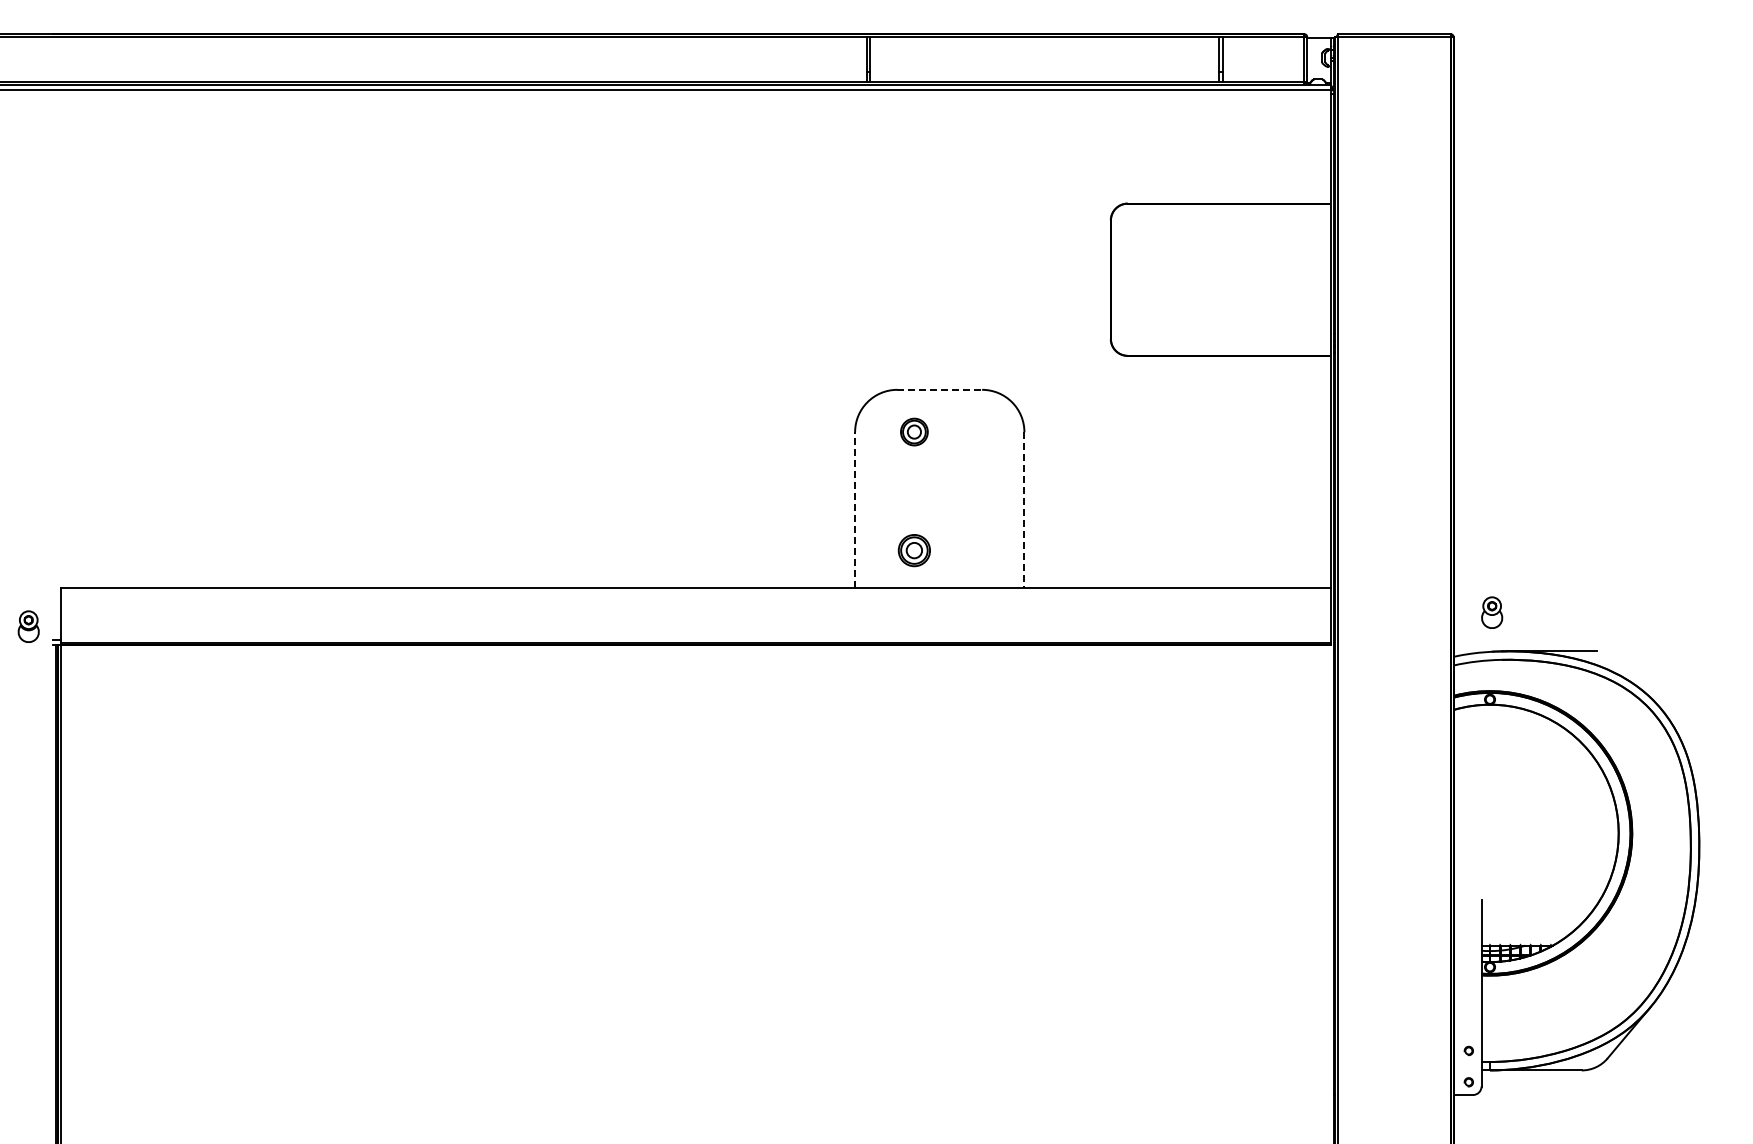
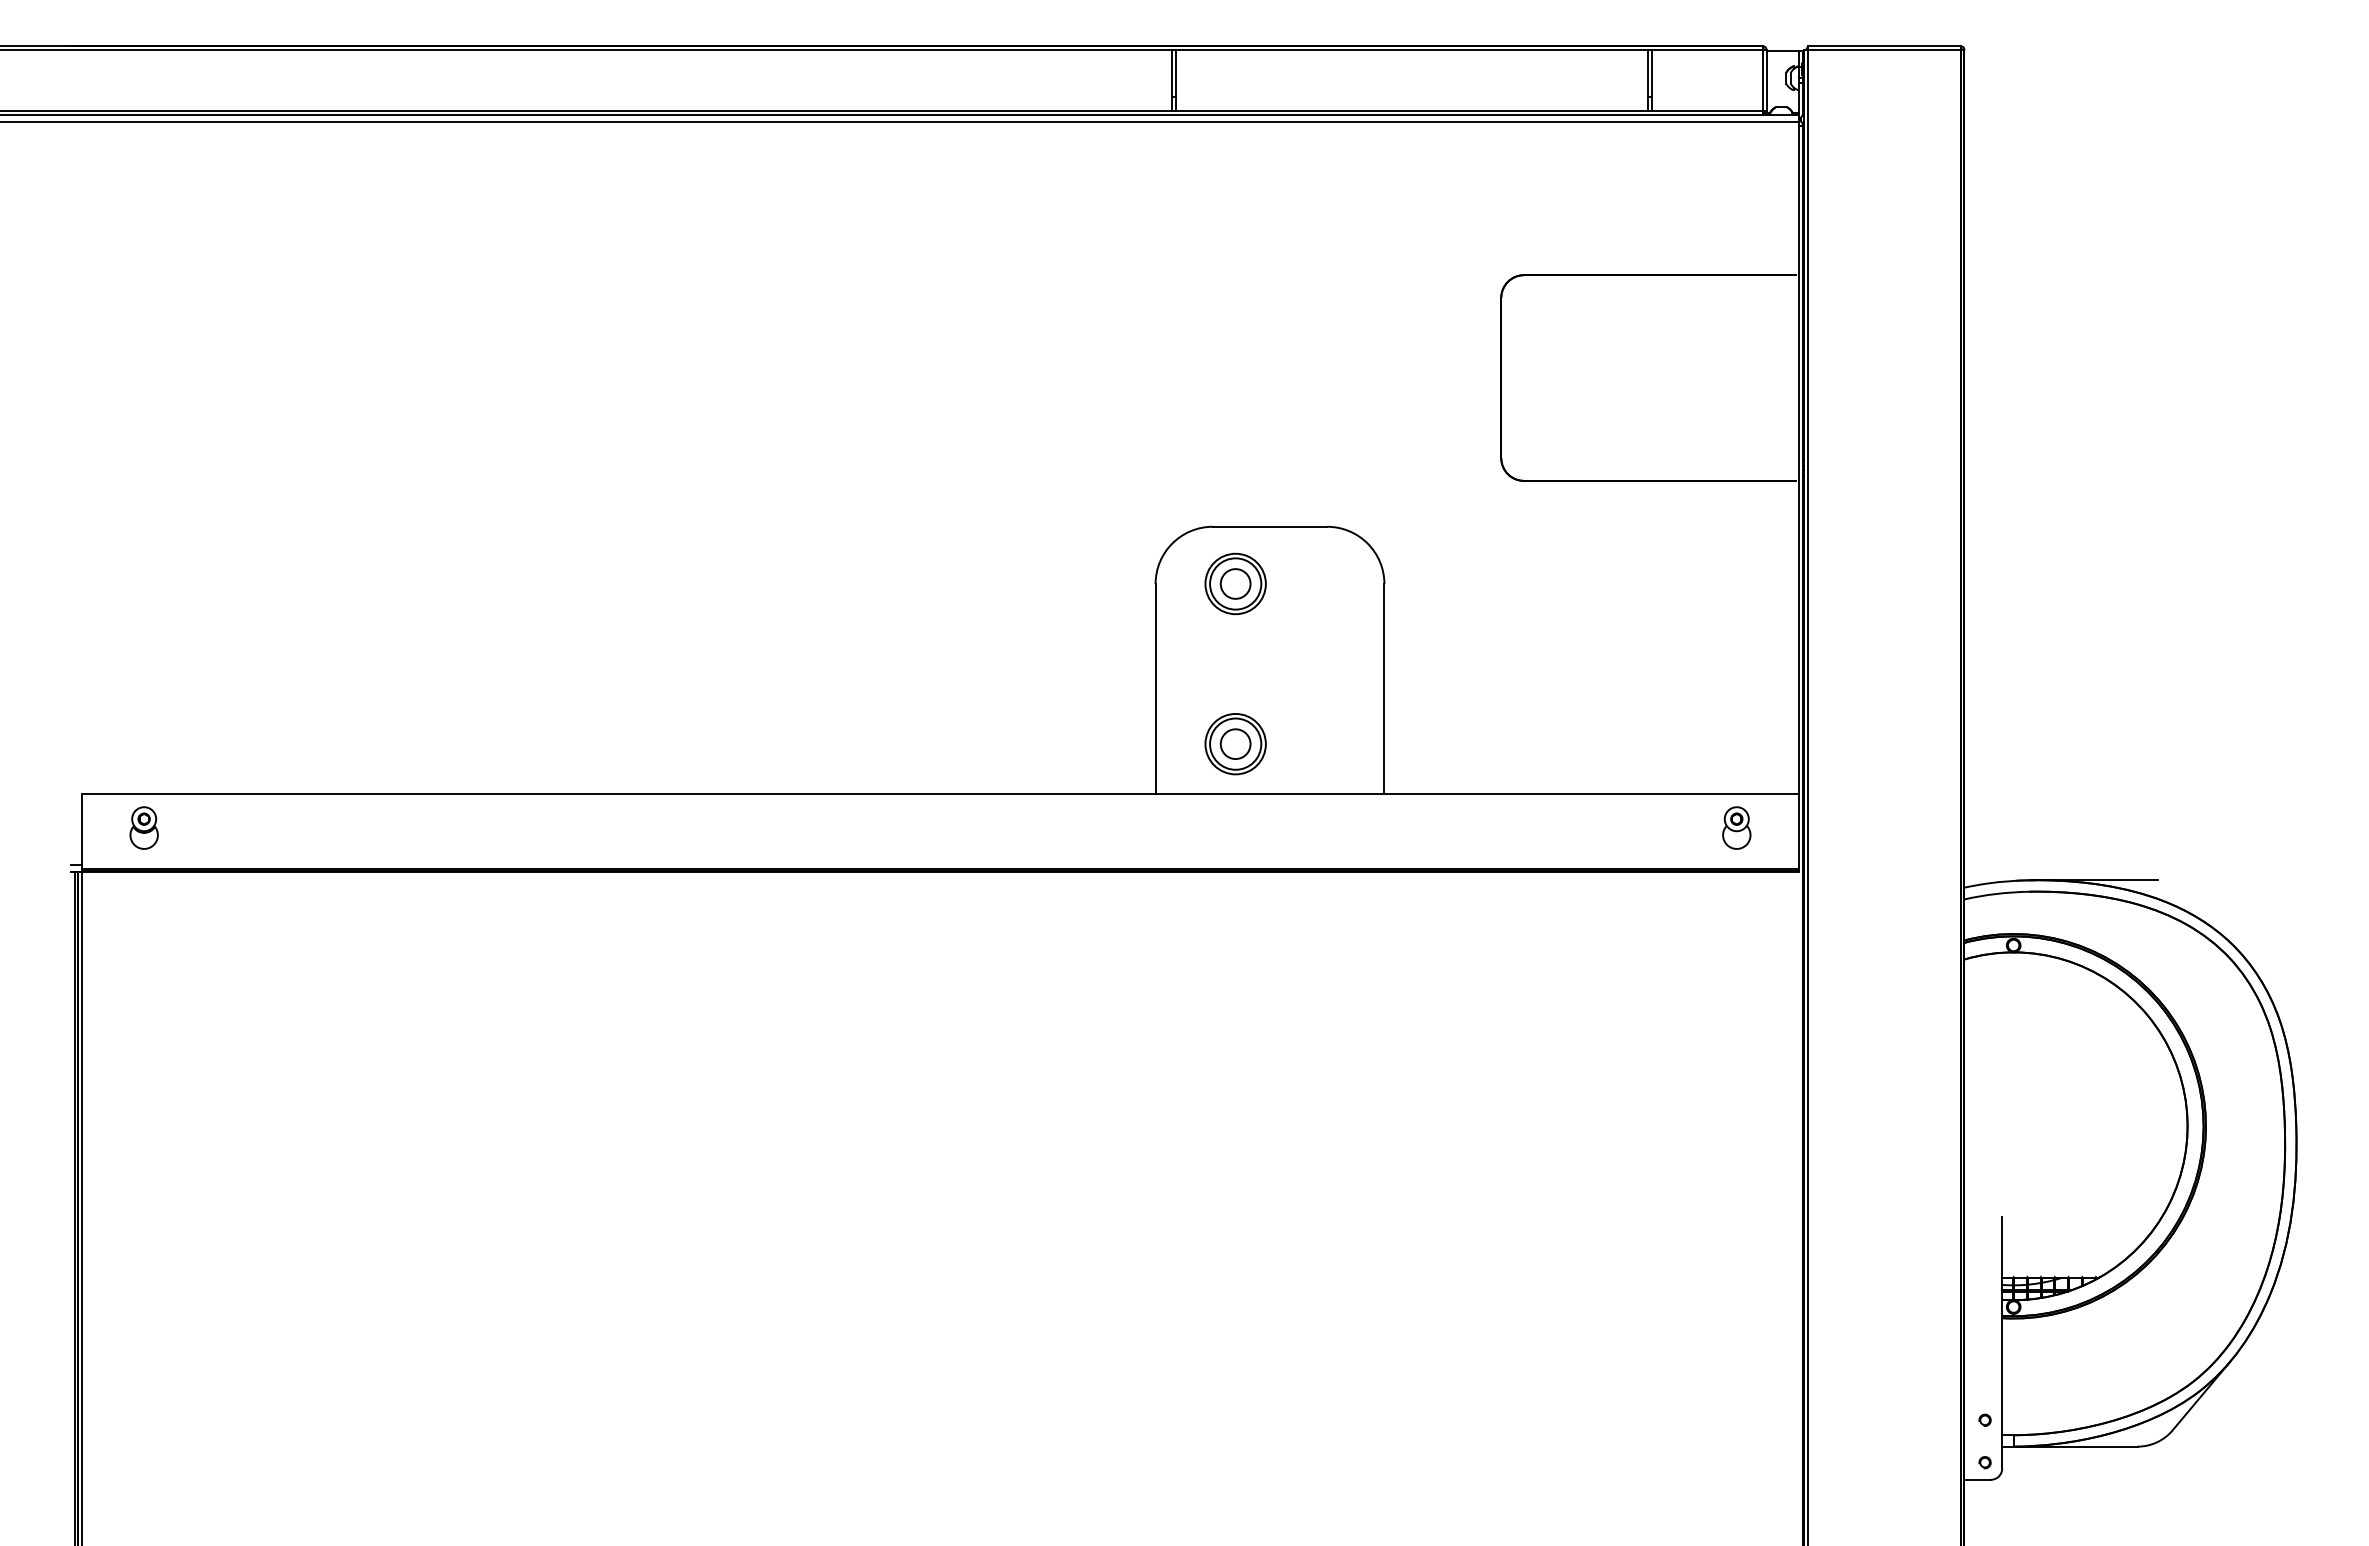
line: (940, 389) -> (1270, 526), dashed -> solid
part: (914, 431) -> (1235, 583), size x1.67
line: (855, 509) -> (1156, 688), dashed -> solid
line: (1024, 509) -> (1384, 688), dashed -> solid
part: (914, 550) -> (1235, 743), size x1.43
part: (1492, 612) -> (1737, 827), moved
part: (28, 626) -> (143, 827), moved

